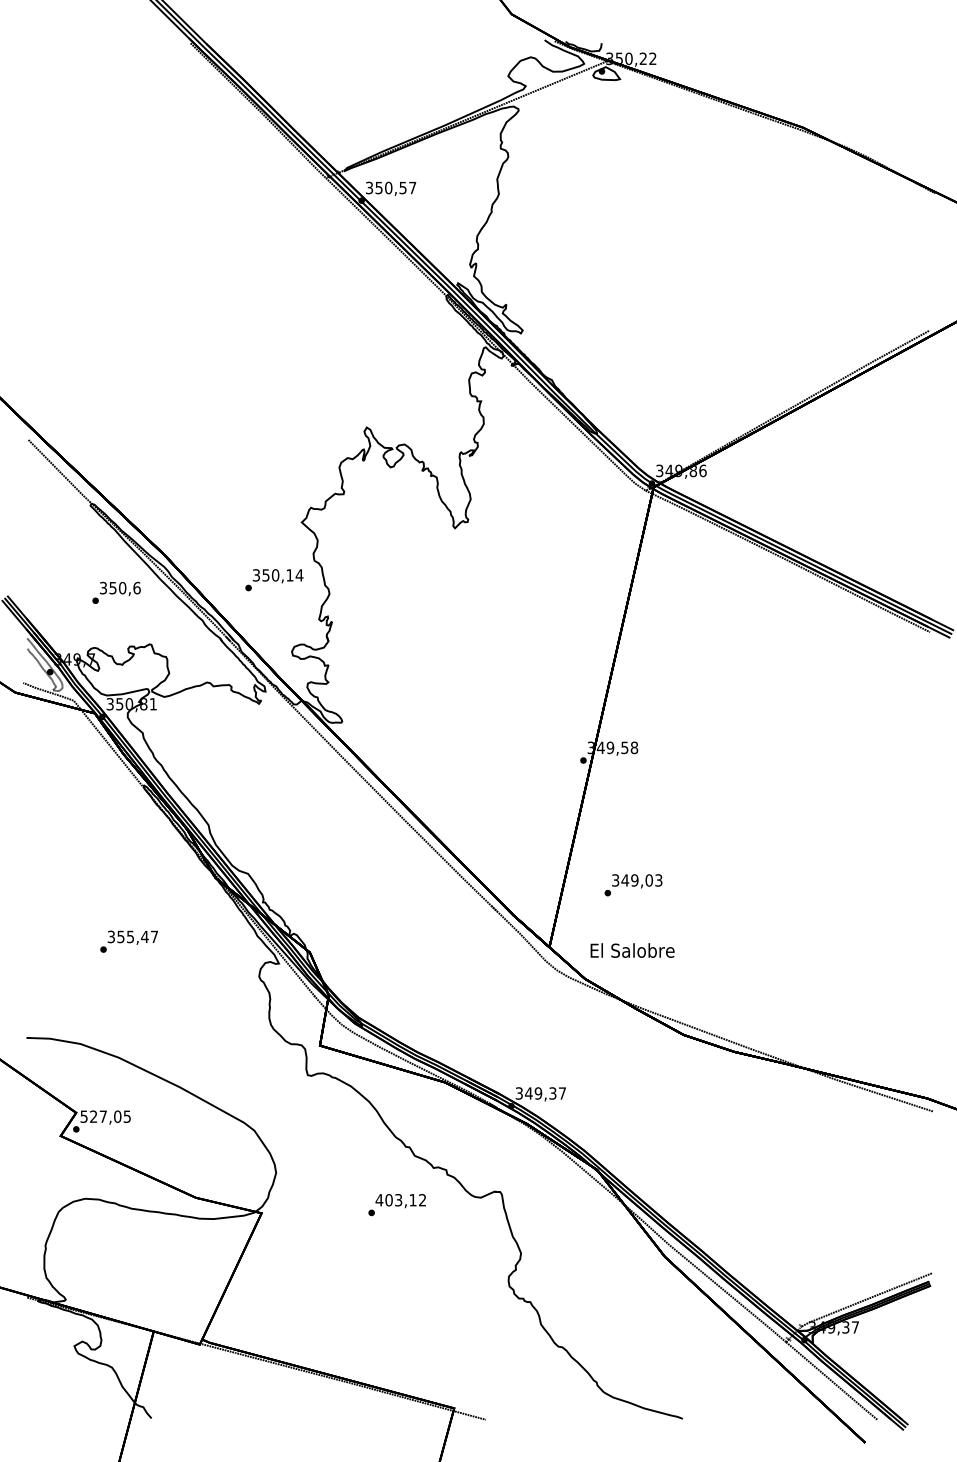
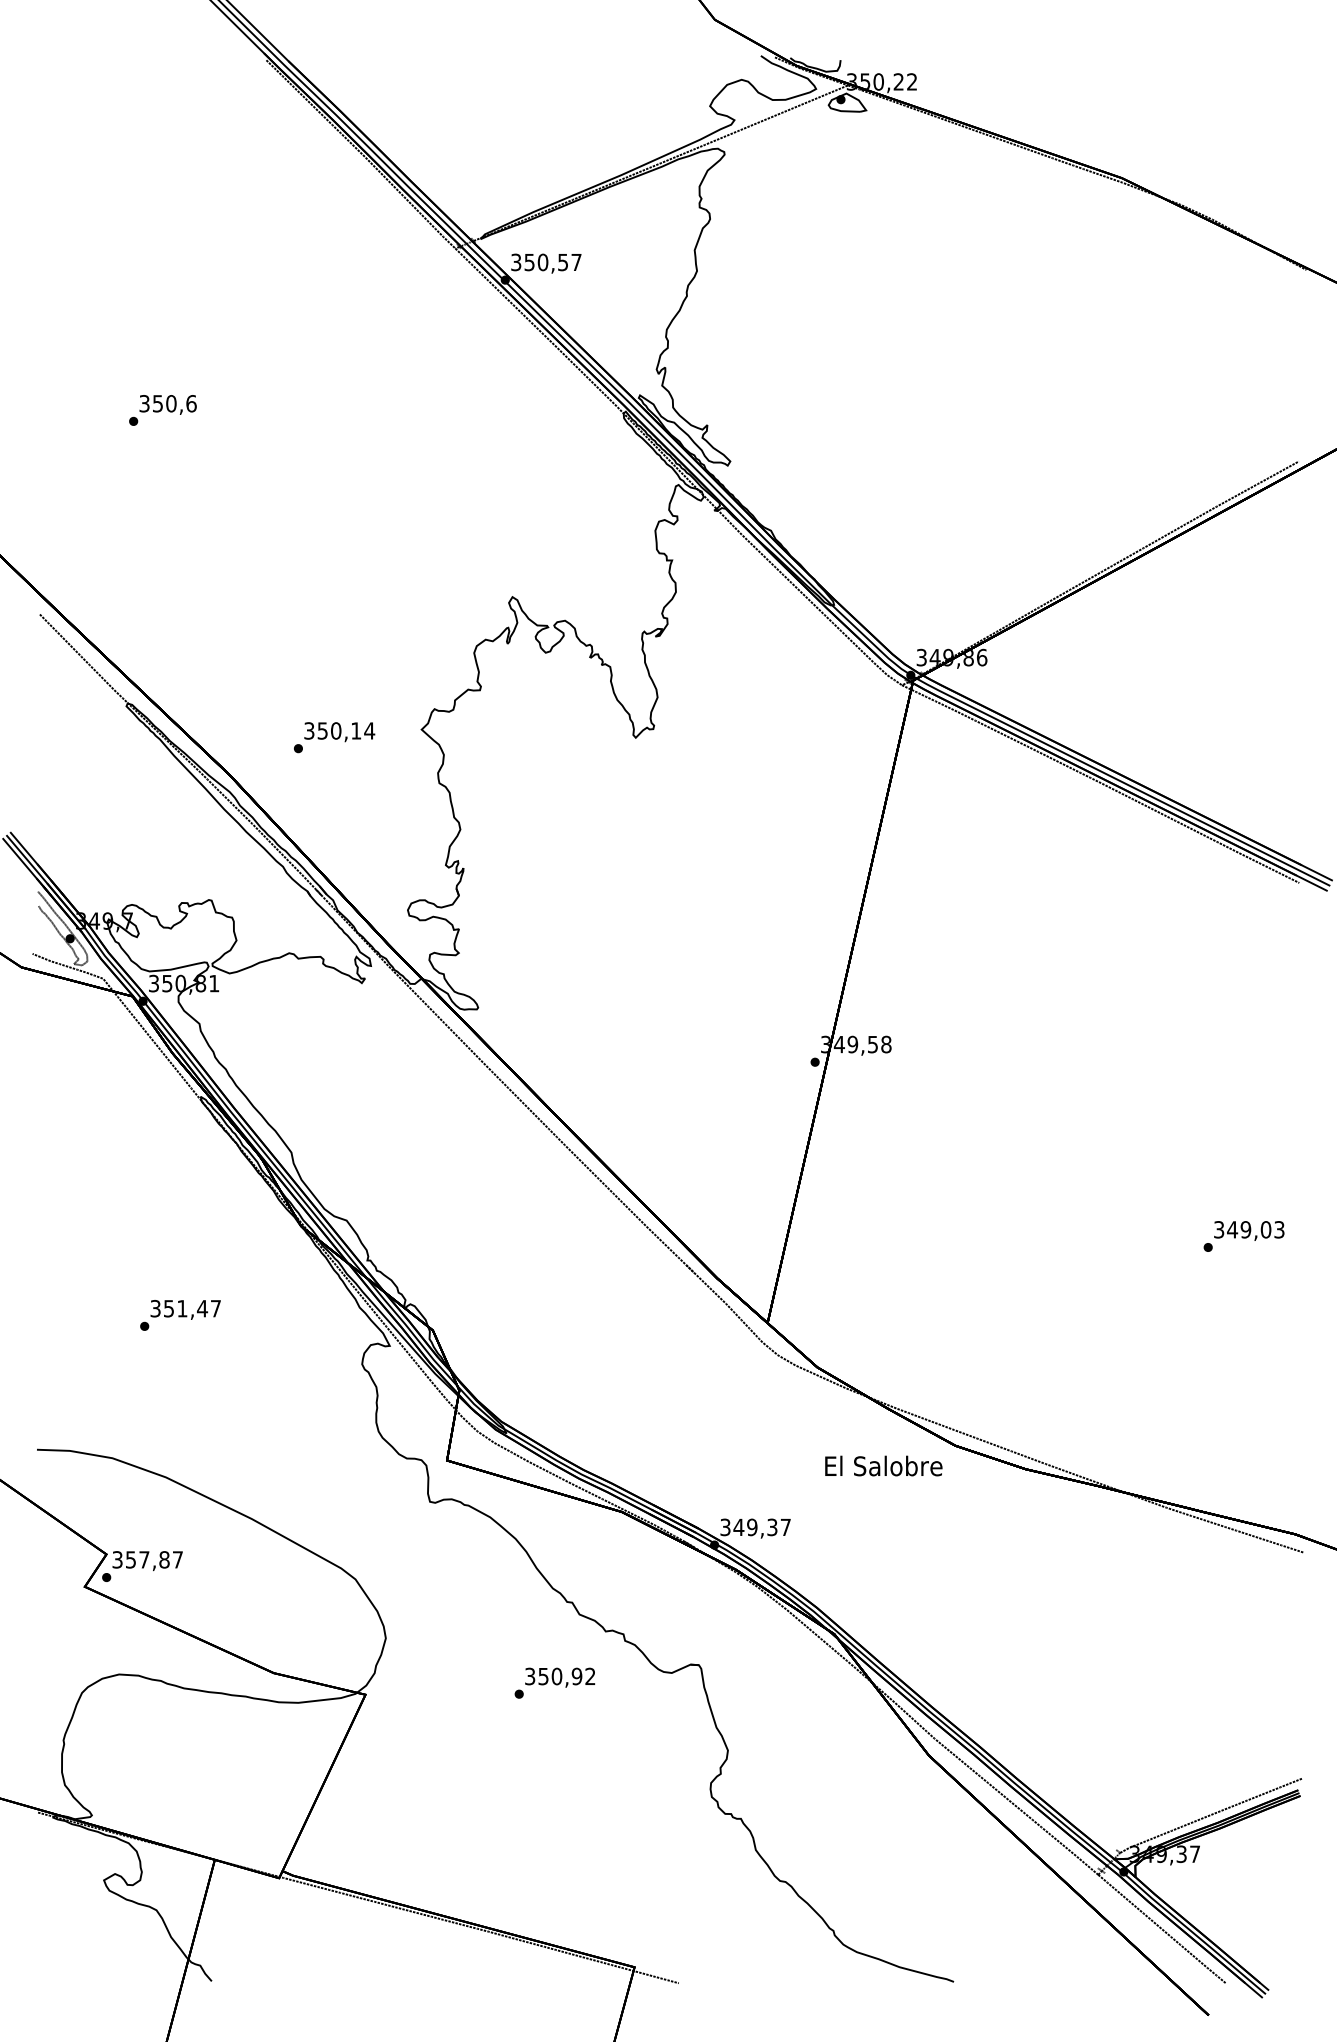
text: (274, 580) -> (334, 738), moved
text: (116, 592) -> (162, 409), moved
text: (633, 885) -> (1244, 1236), moved
text: (130, 936) -> (182, 1308), 355,47 -> 351,47
text: (632, 950) -> (883, 1465), moved
text: (105, 1116) -> (147, 1559), 527,05 -> 357,87
text: (395, 1200) -> (552, 1676), 403,12 -> 350,92

